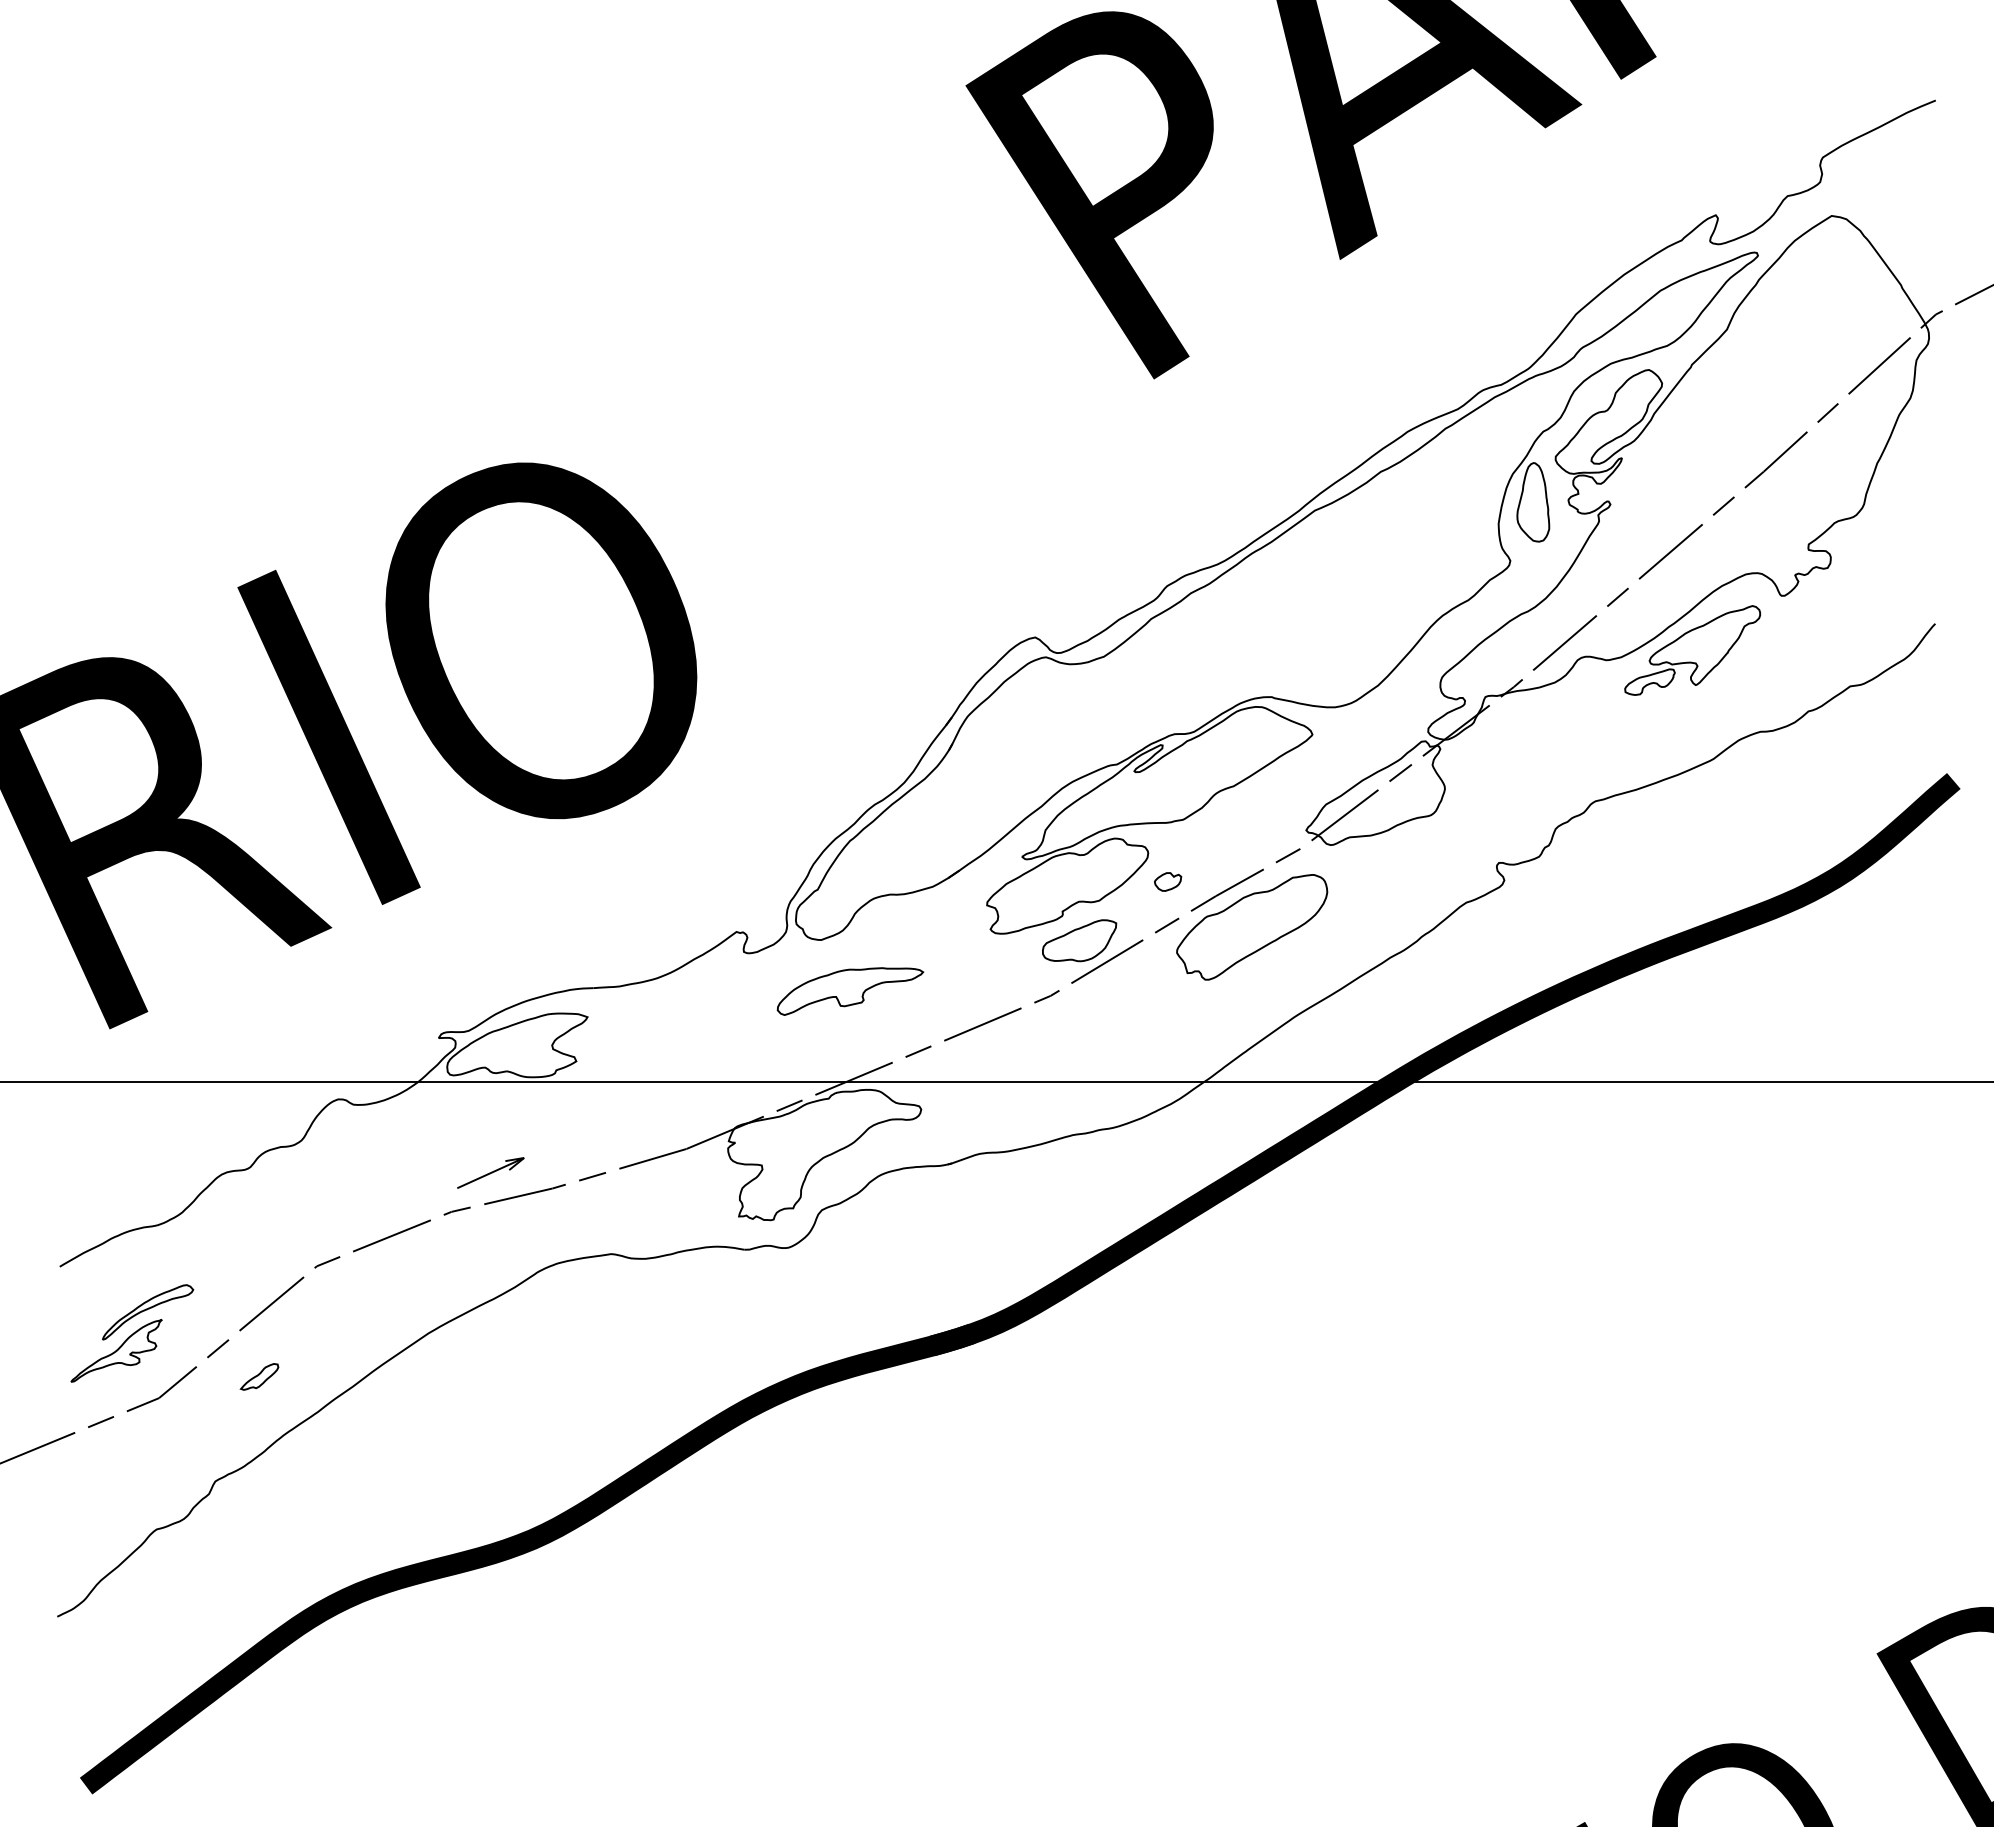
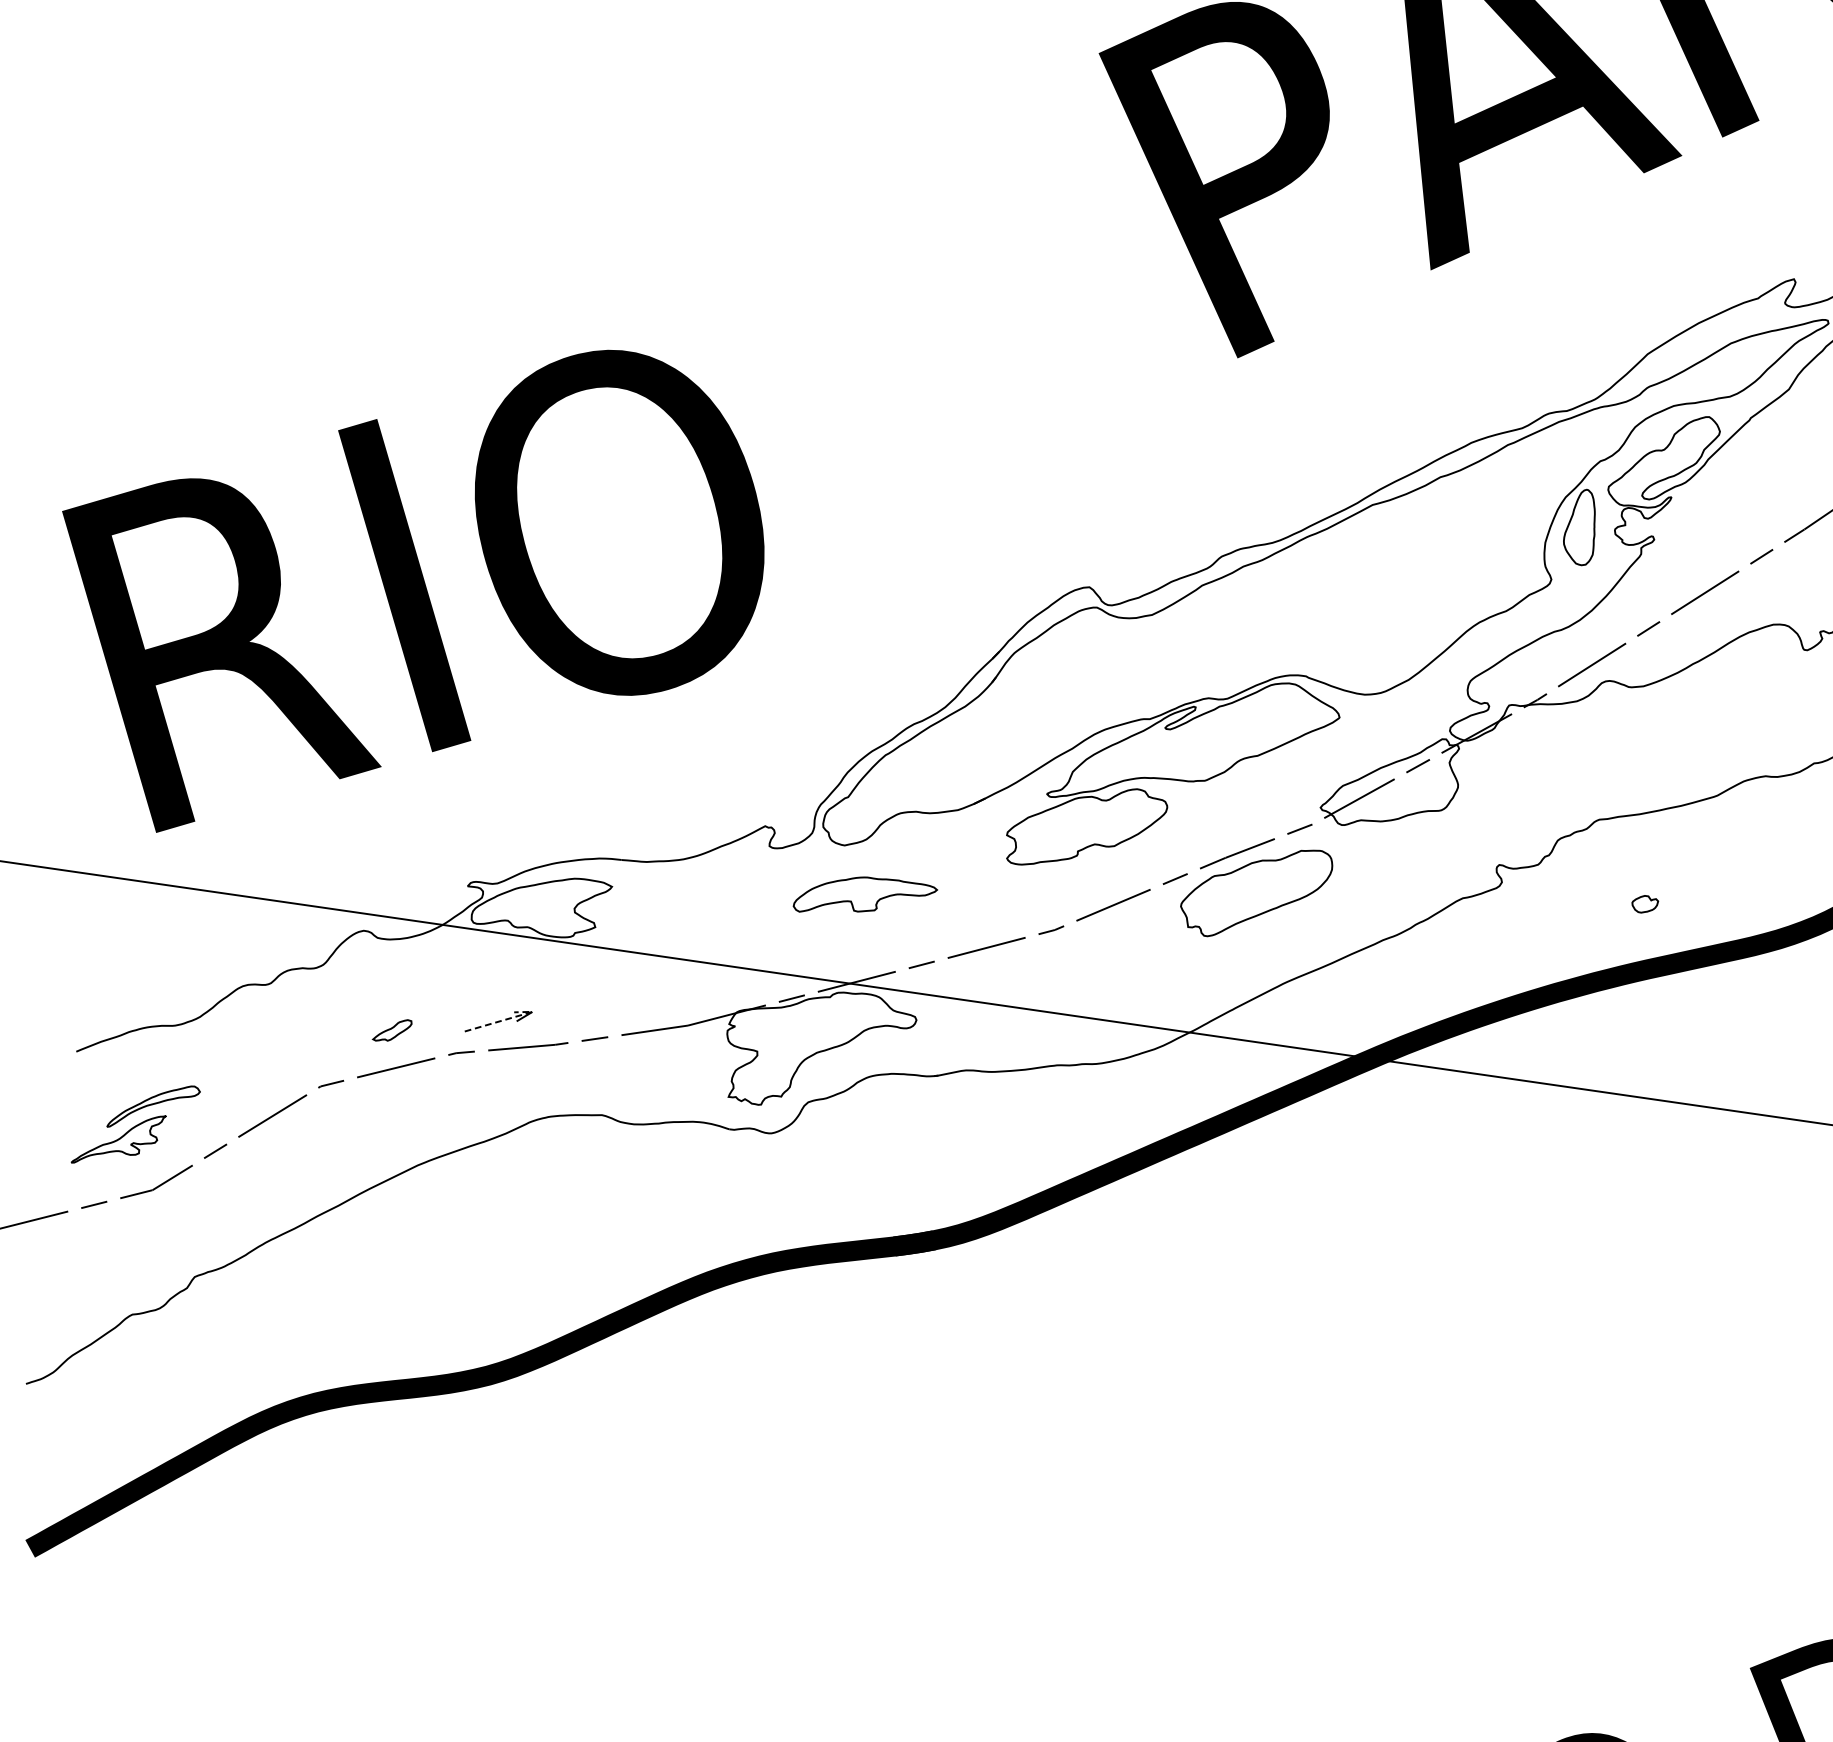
part: (1692, 650) -> (1712, 689), removed
part: (1168, 881) -> (1645, 904), moved
part: (1079, 940) -> (1089, 881), removed
line: (500, 1168) -> (508, 1018), solid -> dashed
part: (259, 1376) -> (392, 1030), moved

